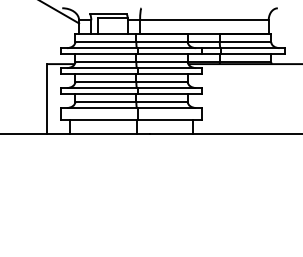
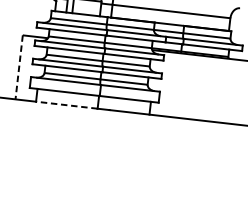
line: (47, 99) -> (19, 67), solid -> dashed
line: (103, 133) -> (67, 104), solid -> dashed

